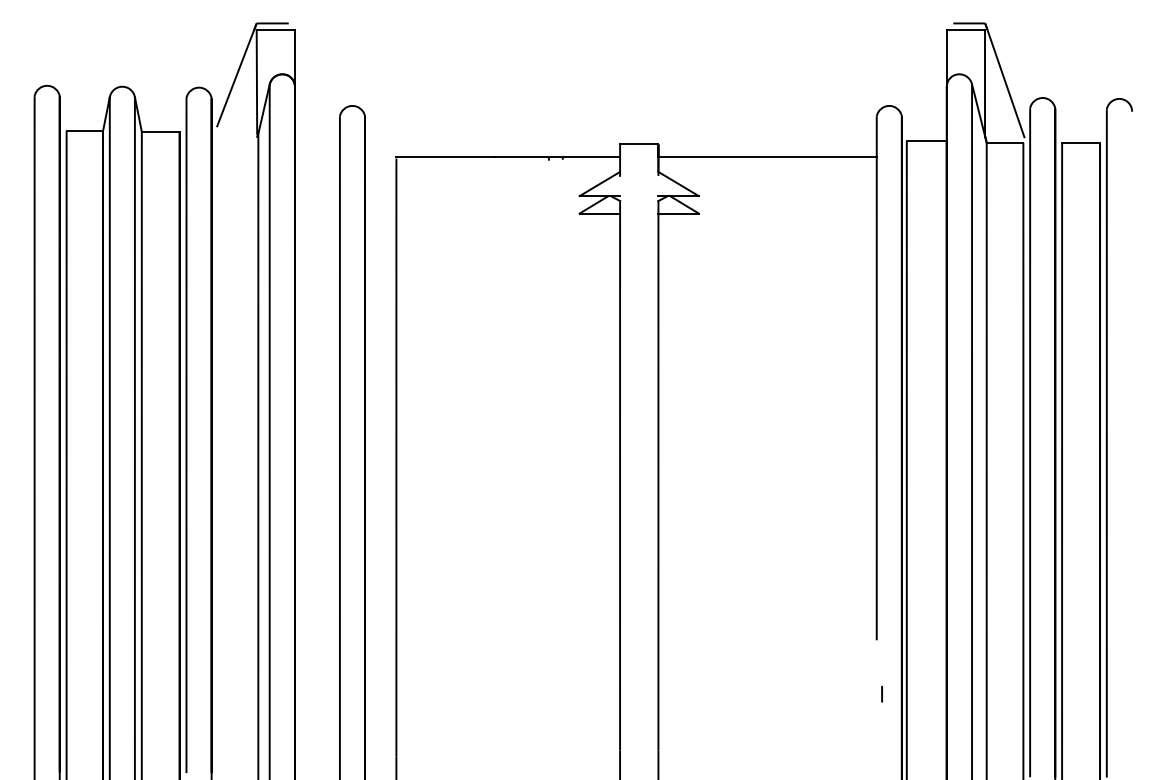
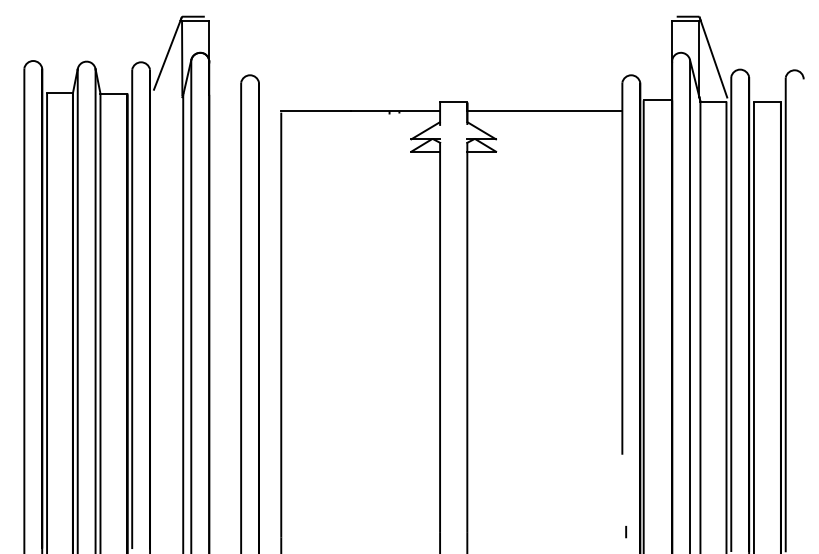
line: (881, 694) -> (625, 532), moved

